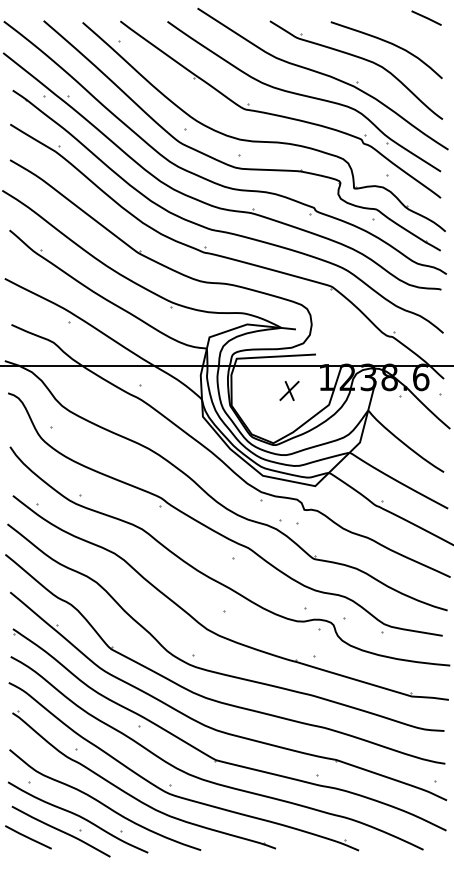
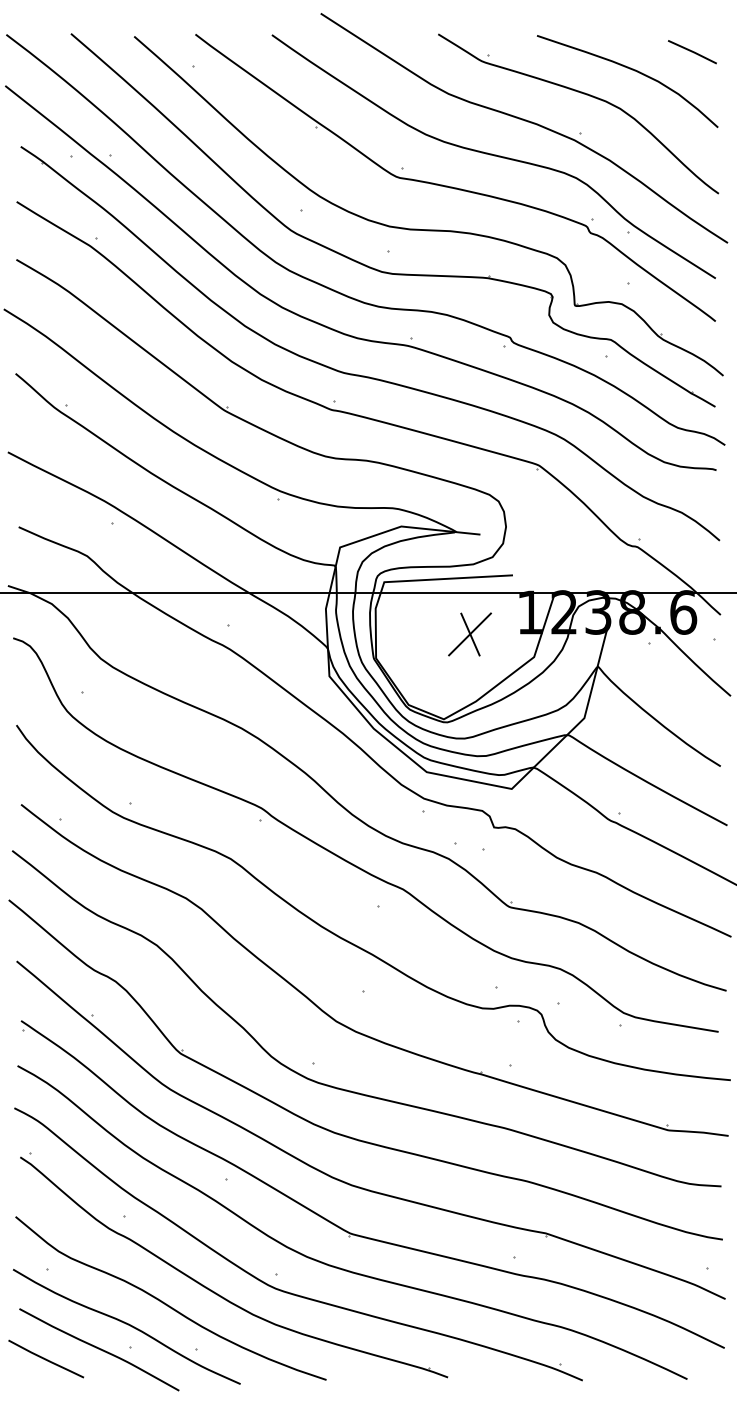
line: (426, 17) -> (692, 51), moved
part: (289, 390) -> (469, 633), size x1.43

